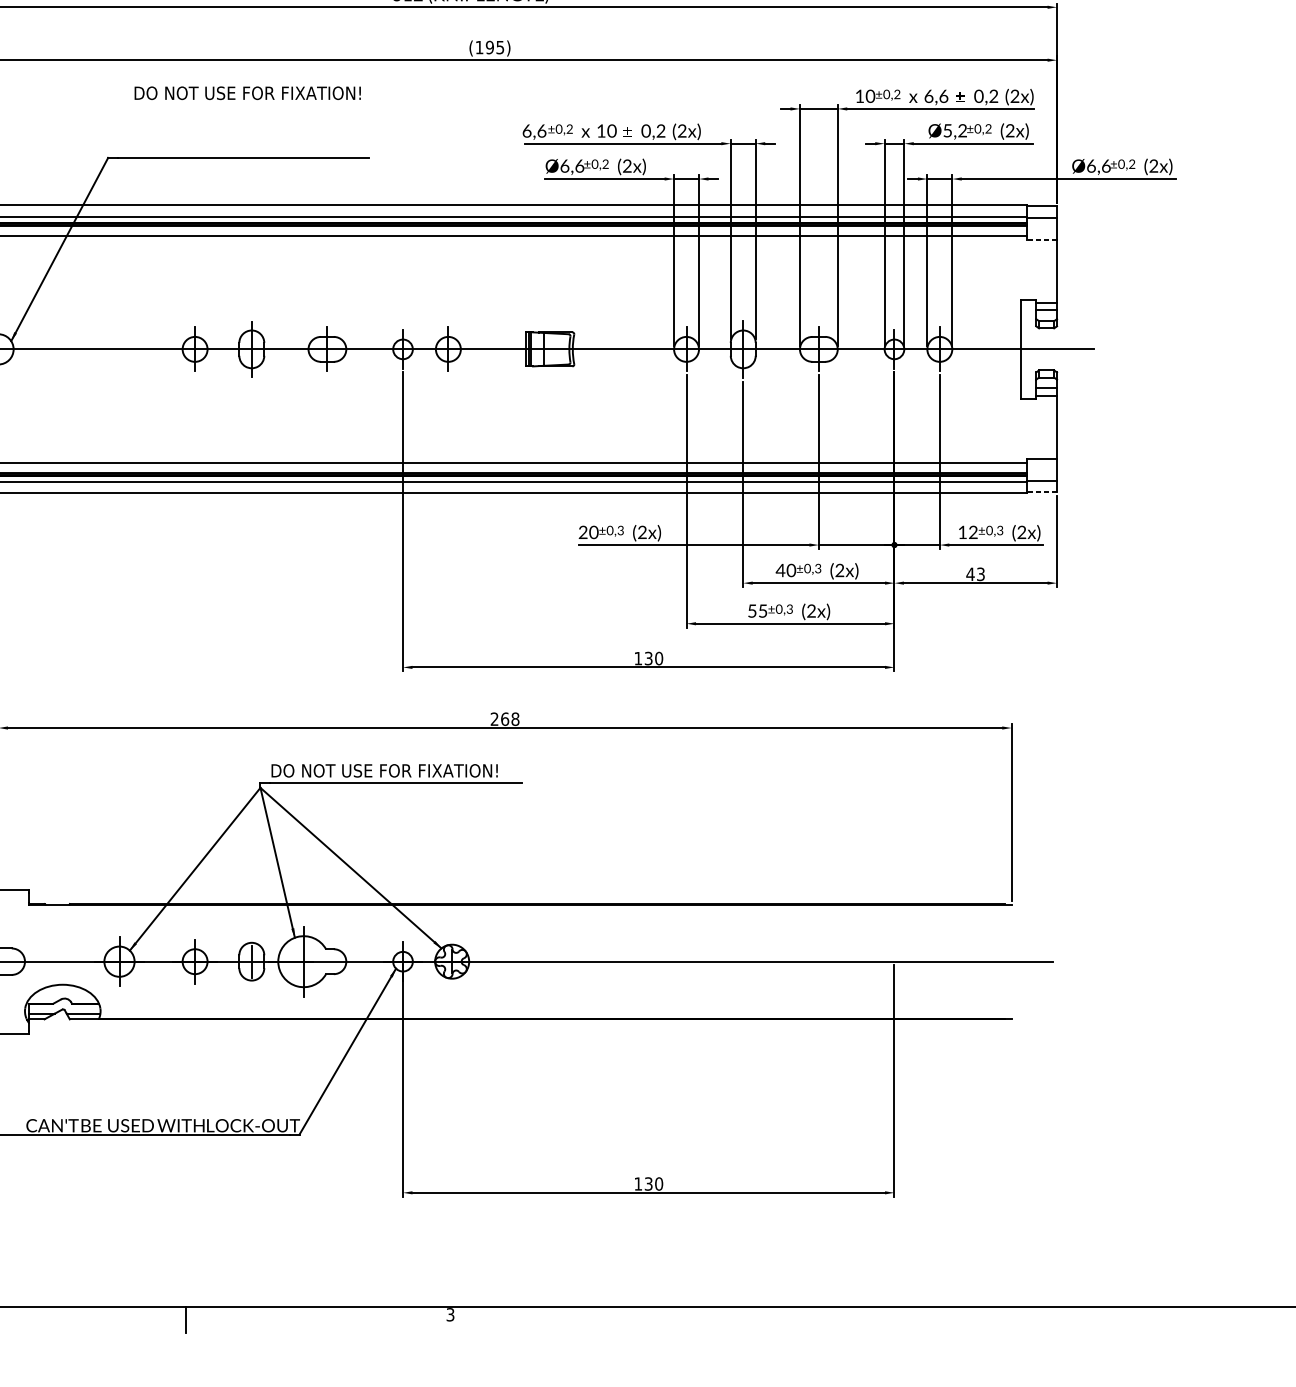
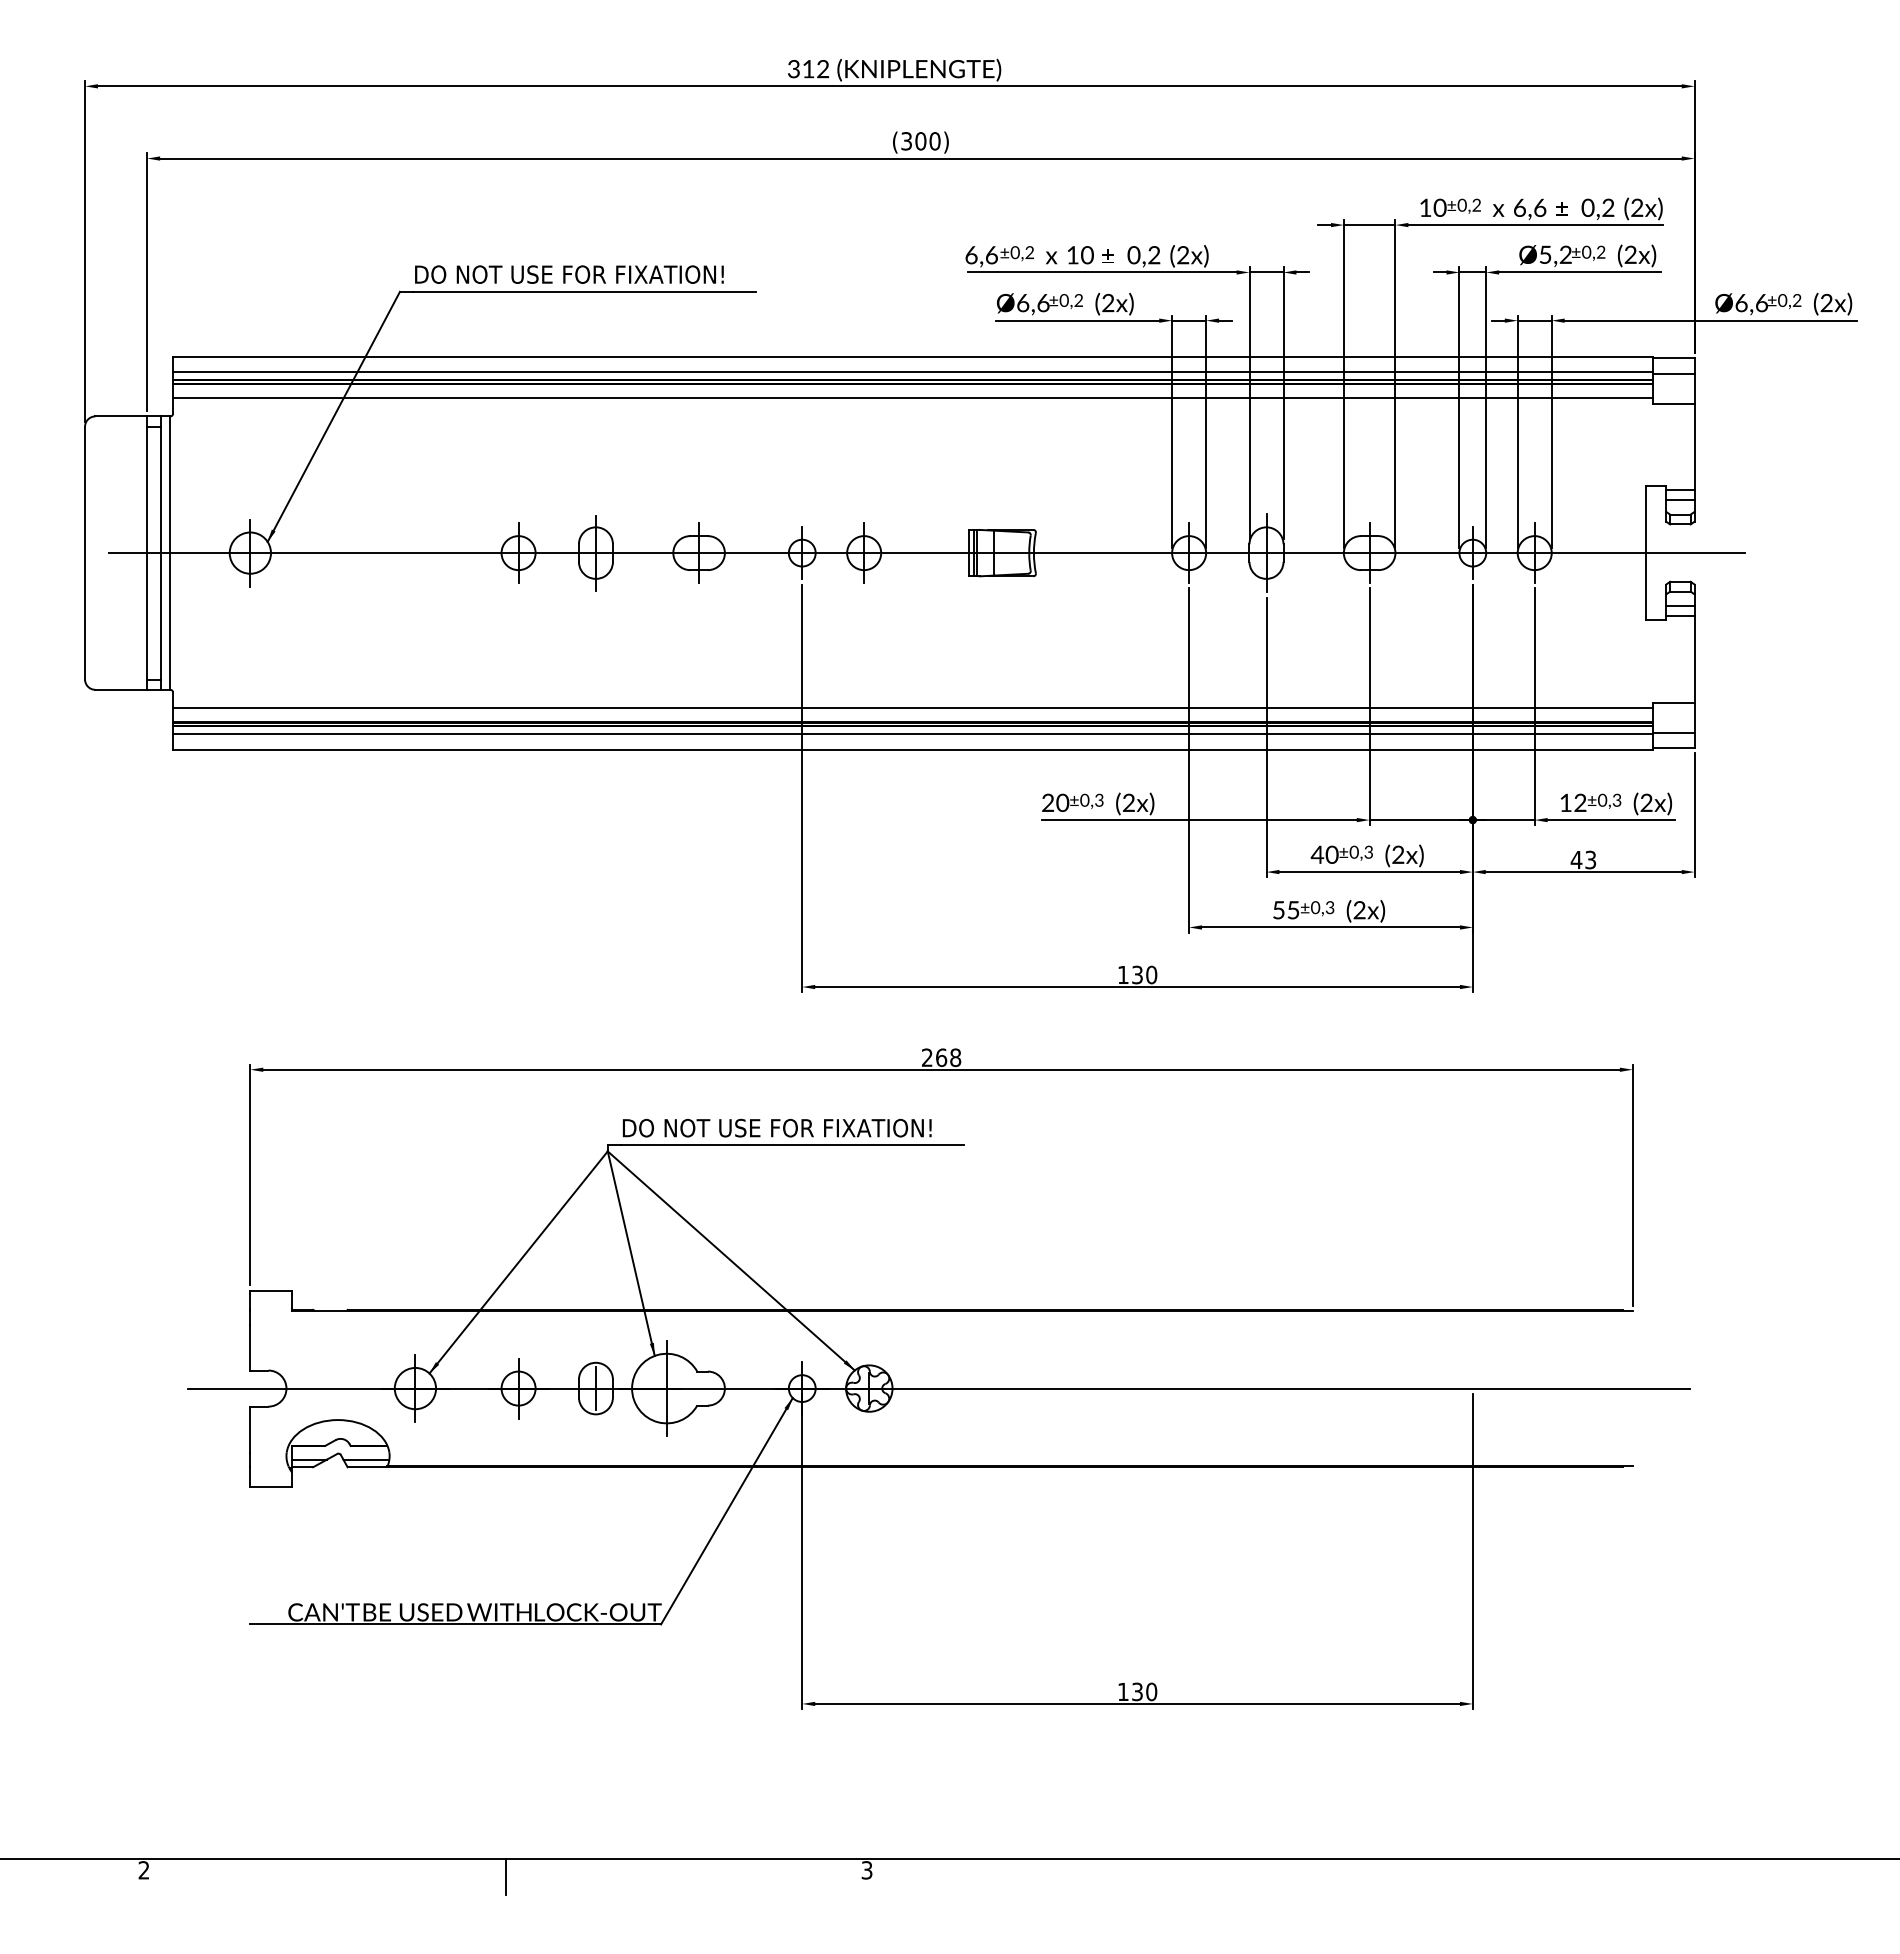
text: (489, 47) -> (920, 141), (195) -> (300)
text: (247, 93) -> (569, 274), moved
line: (1041, 239) -> (1673, 403), dashed -> solid
line: (1041, 492) -> (1673, 748), dashed -> solid

